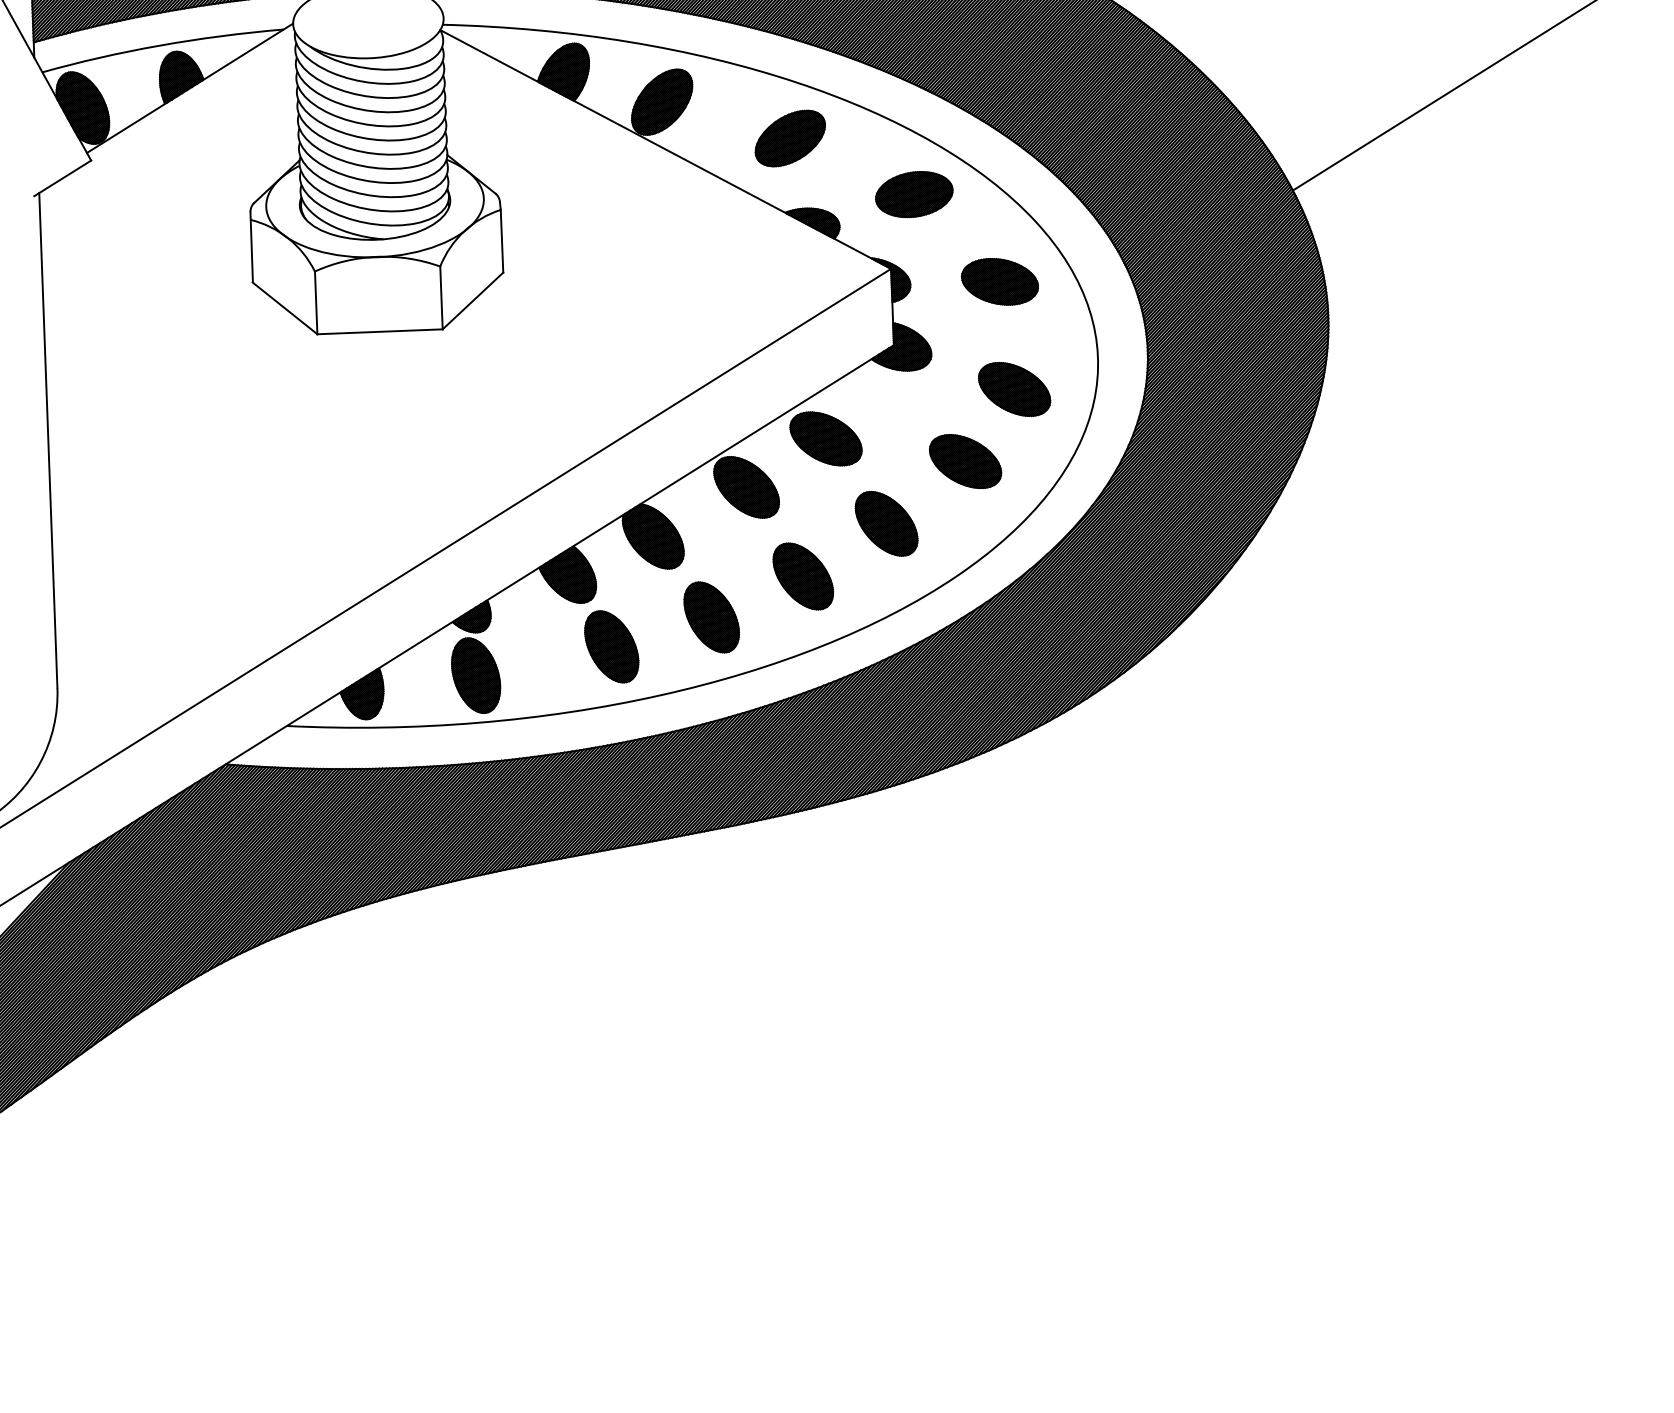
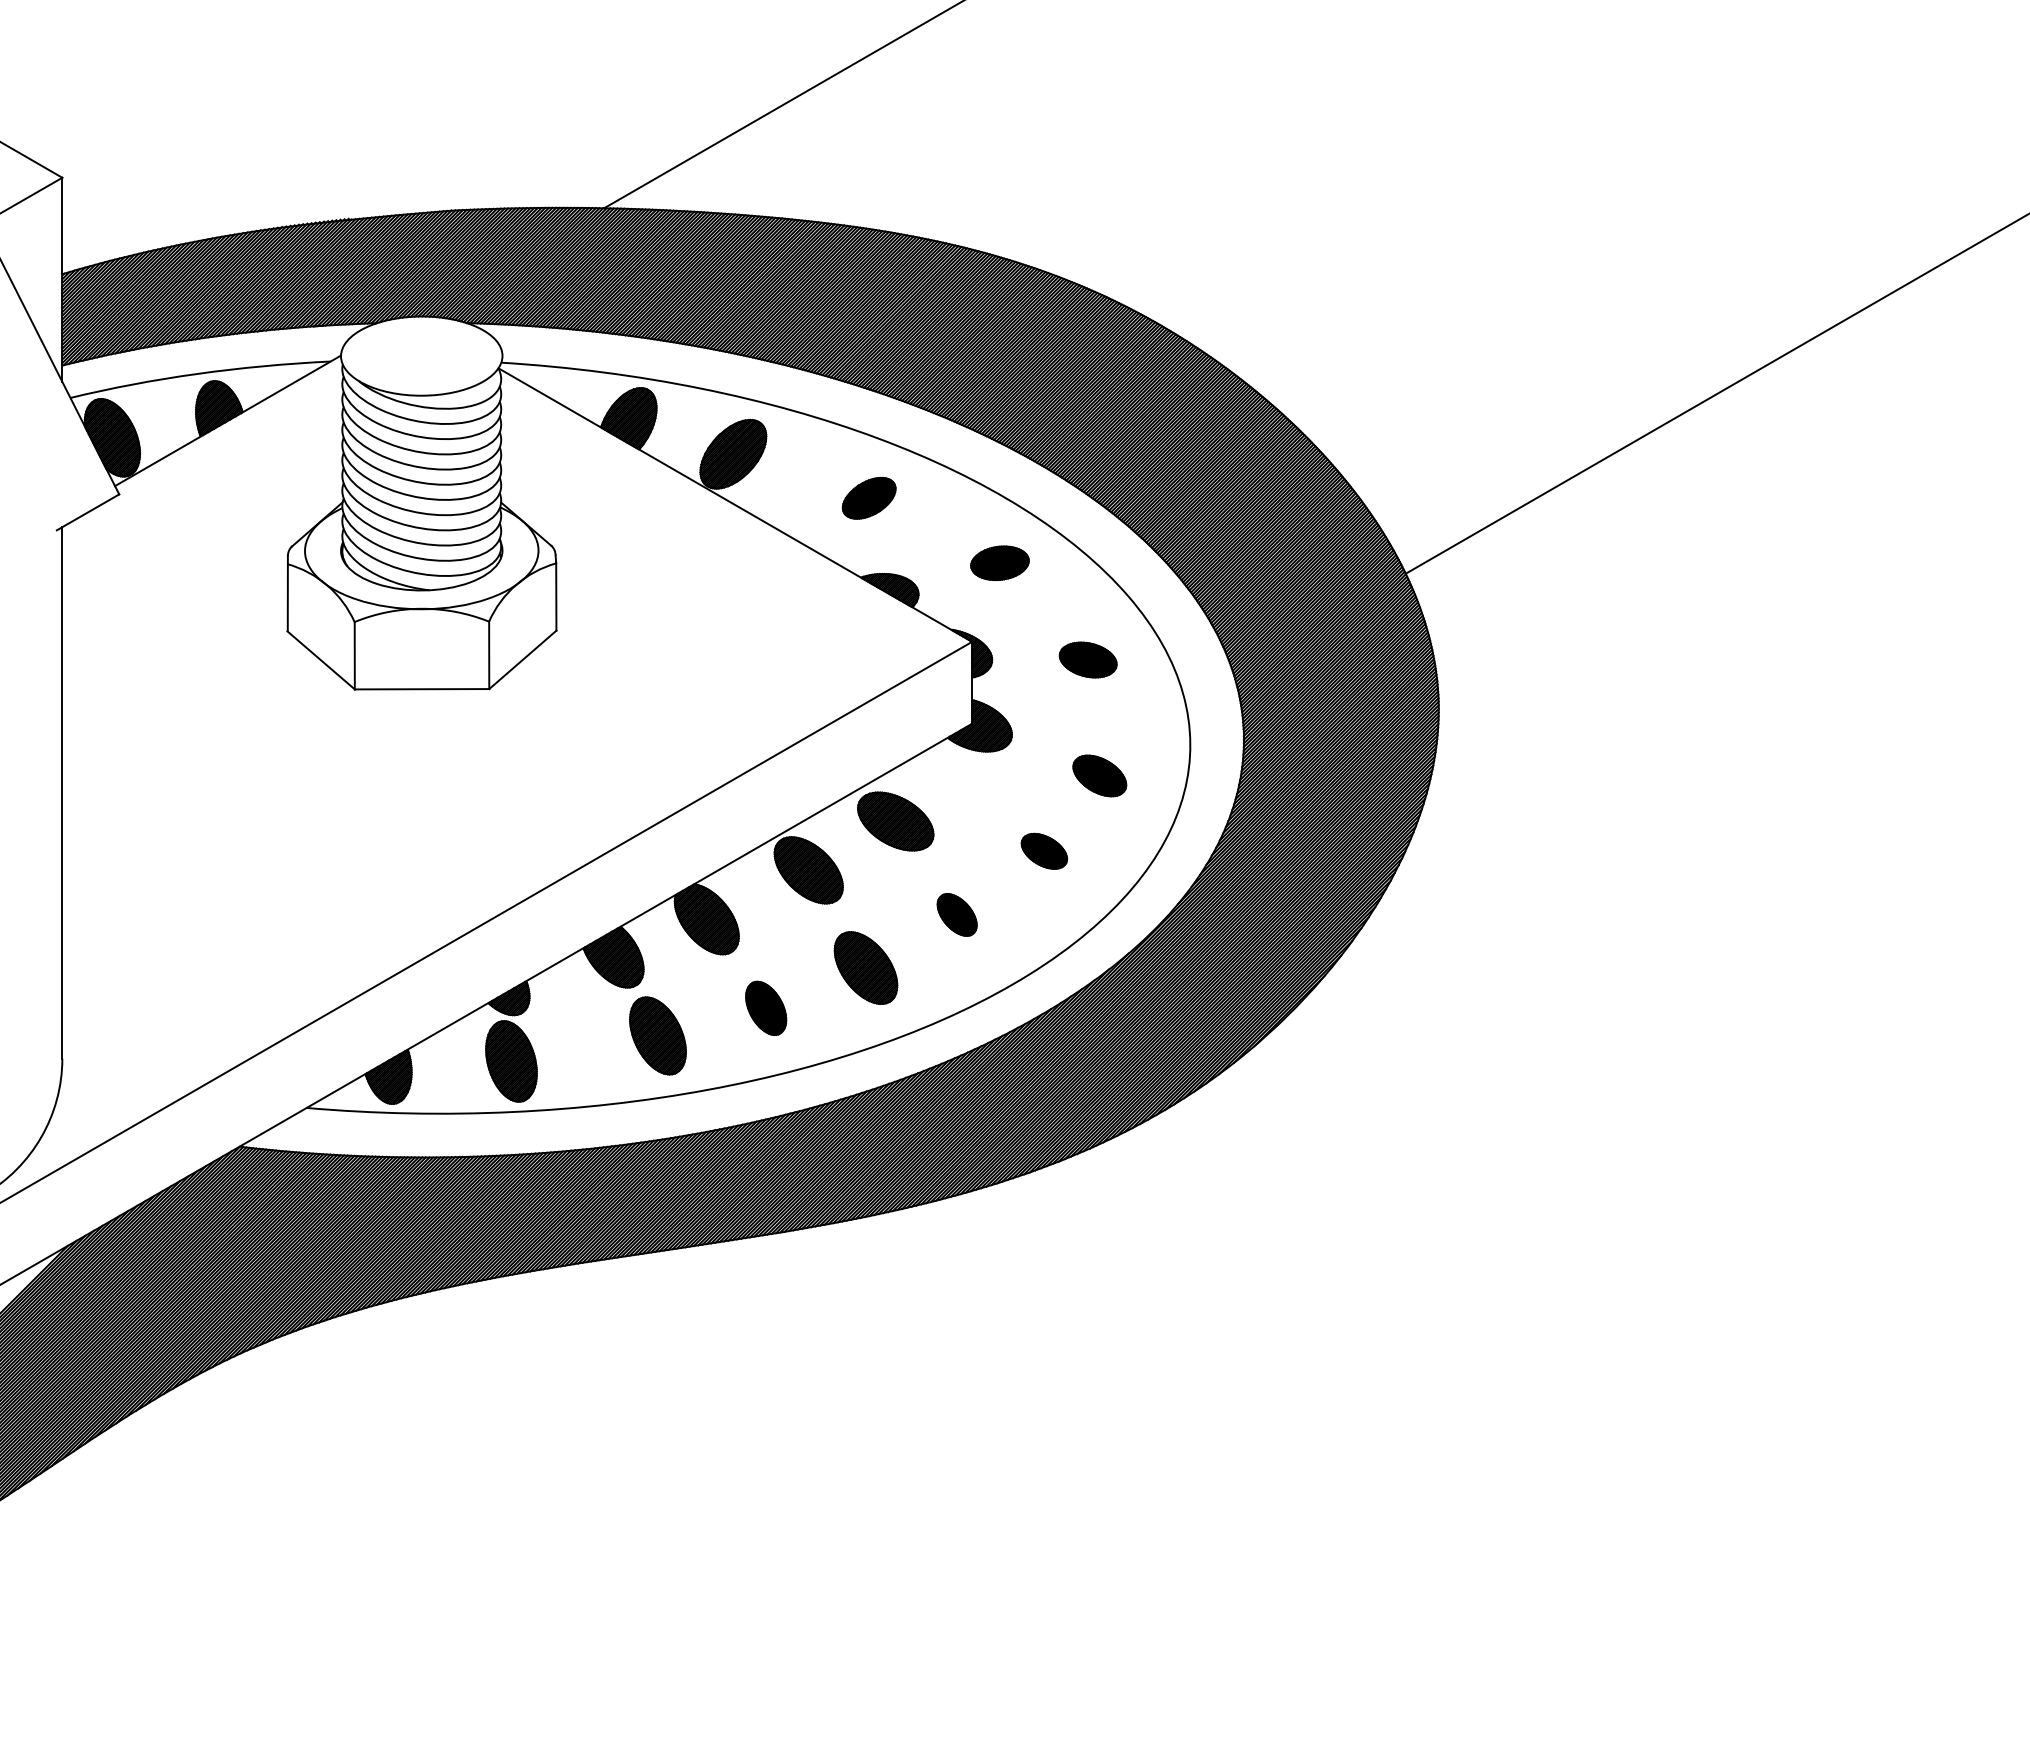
part: (789, 138) -> (868, 498), size x0.7
part: (913, 194) -> (999, 563), size x0.7
part: (999, 281) -> (1087, 659), size x0.7
part: (1014, 389) -> (1099, 775), size x0.7
part: (965, 461) -> (1044, 851), size x0.6
part: (885, 523) -> (956, 914), size x0.6
part: (711, 617) -> (765, 1008), size x0.7

